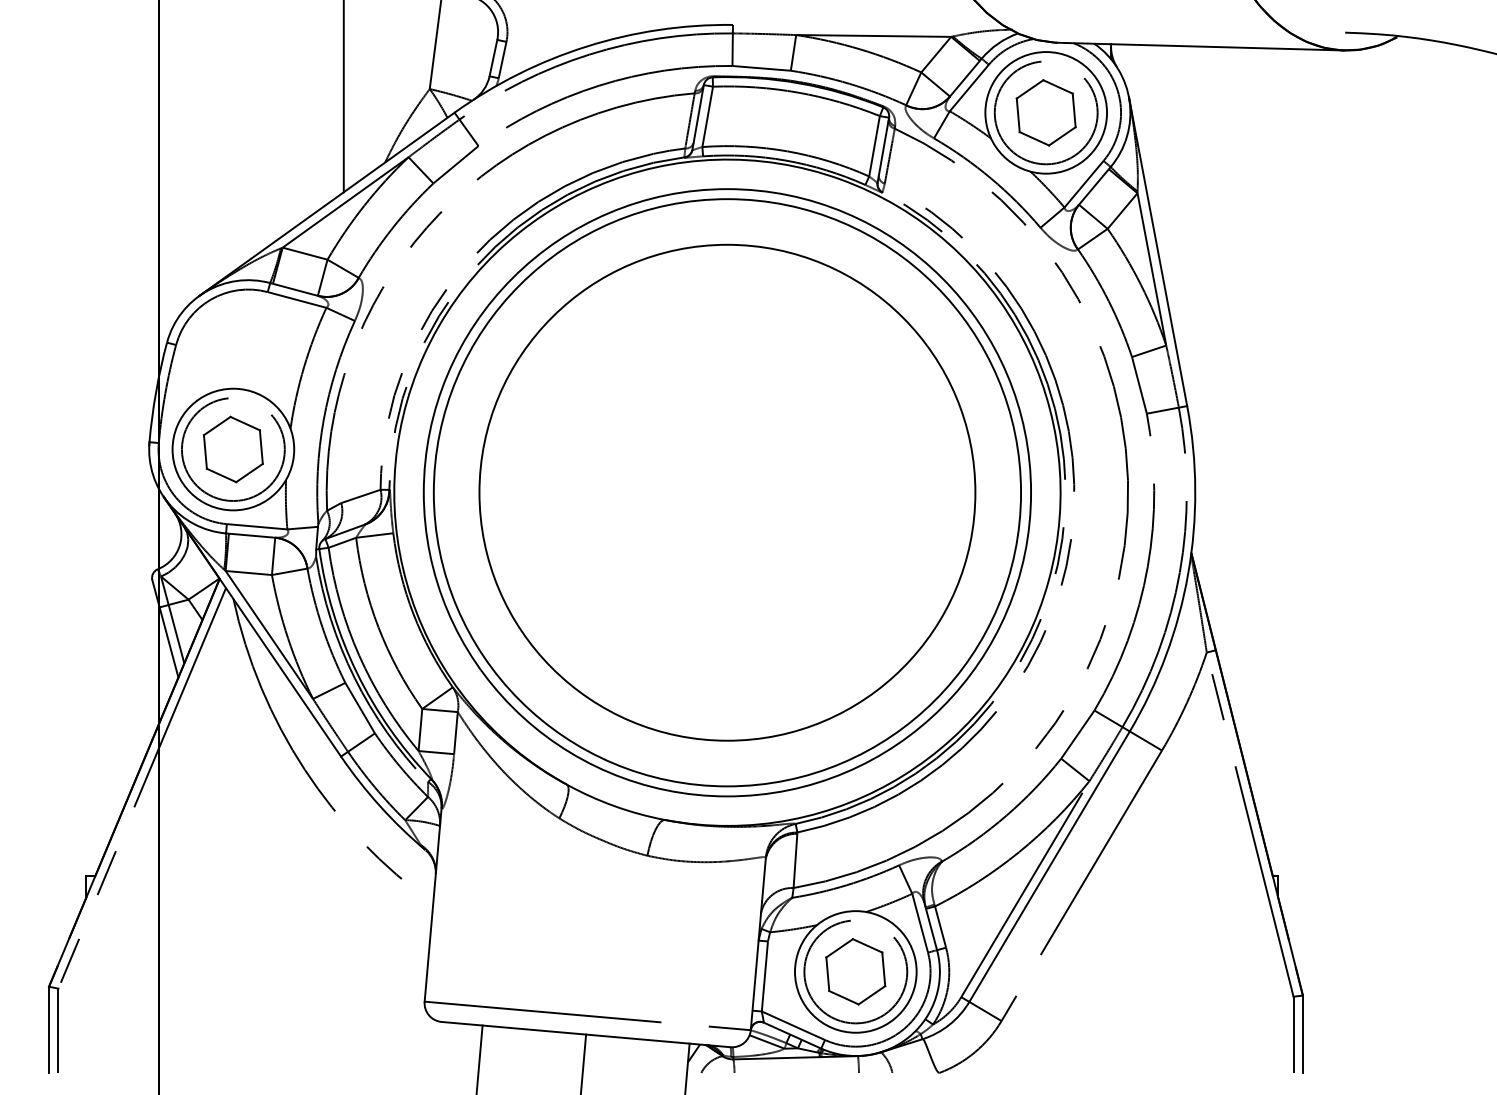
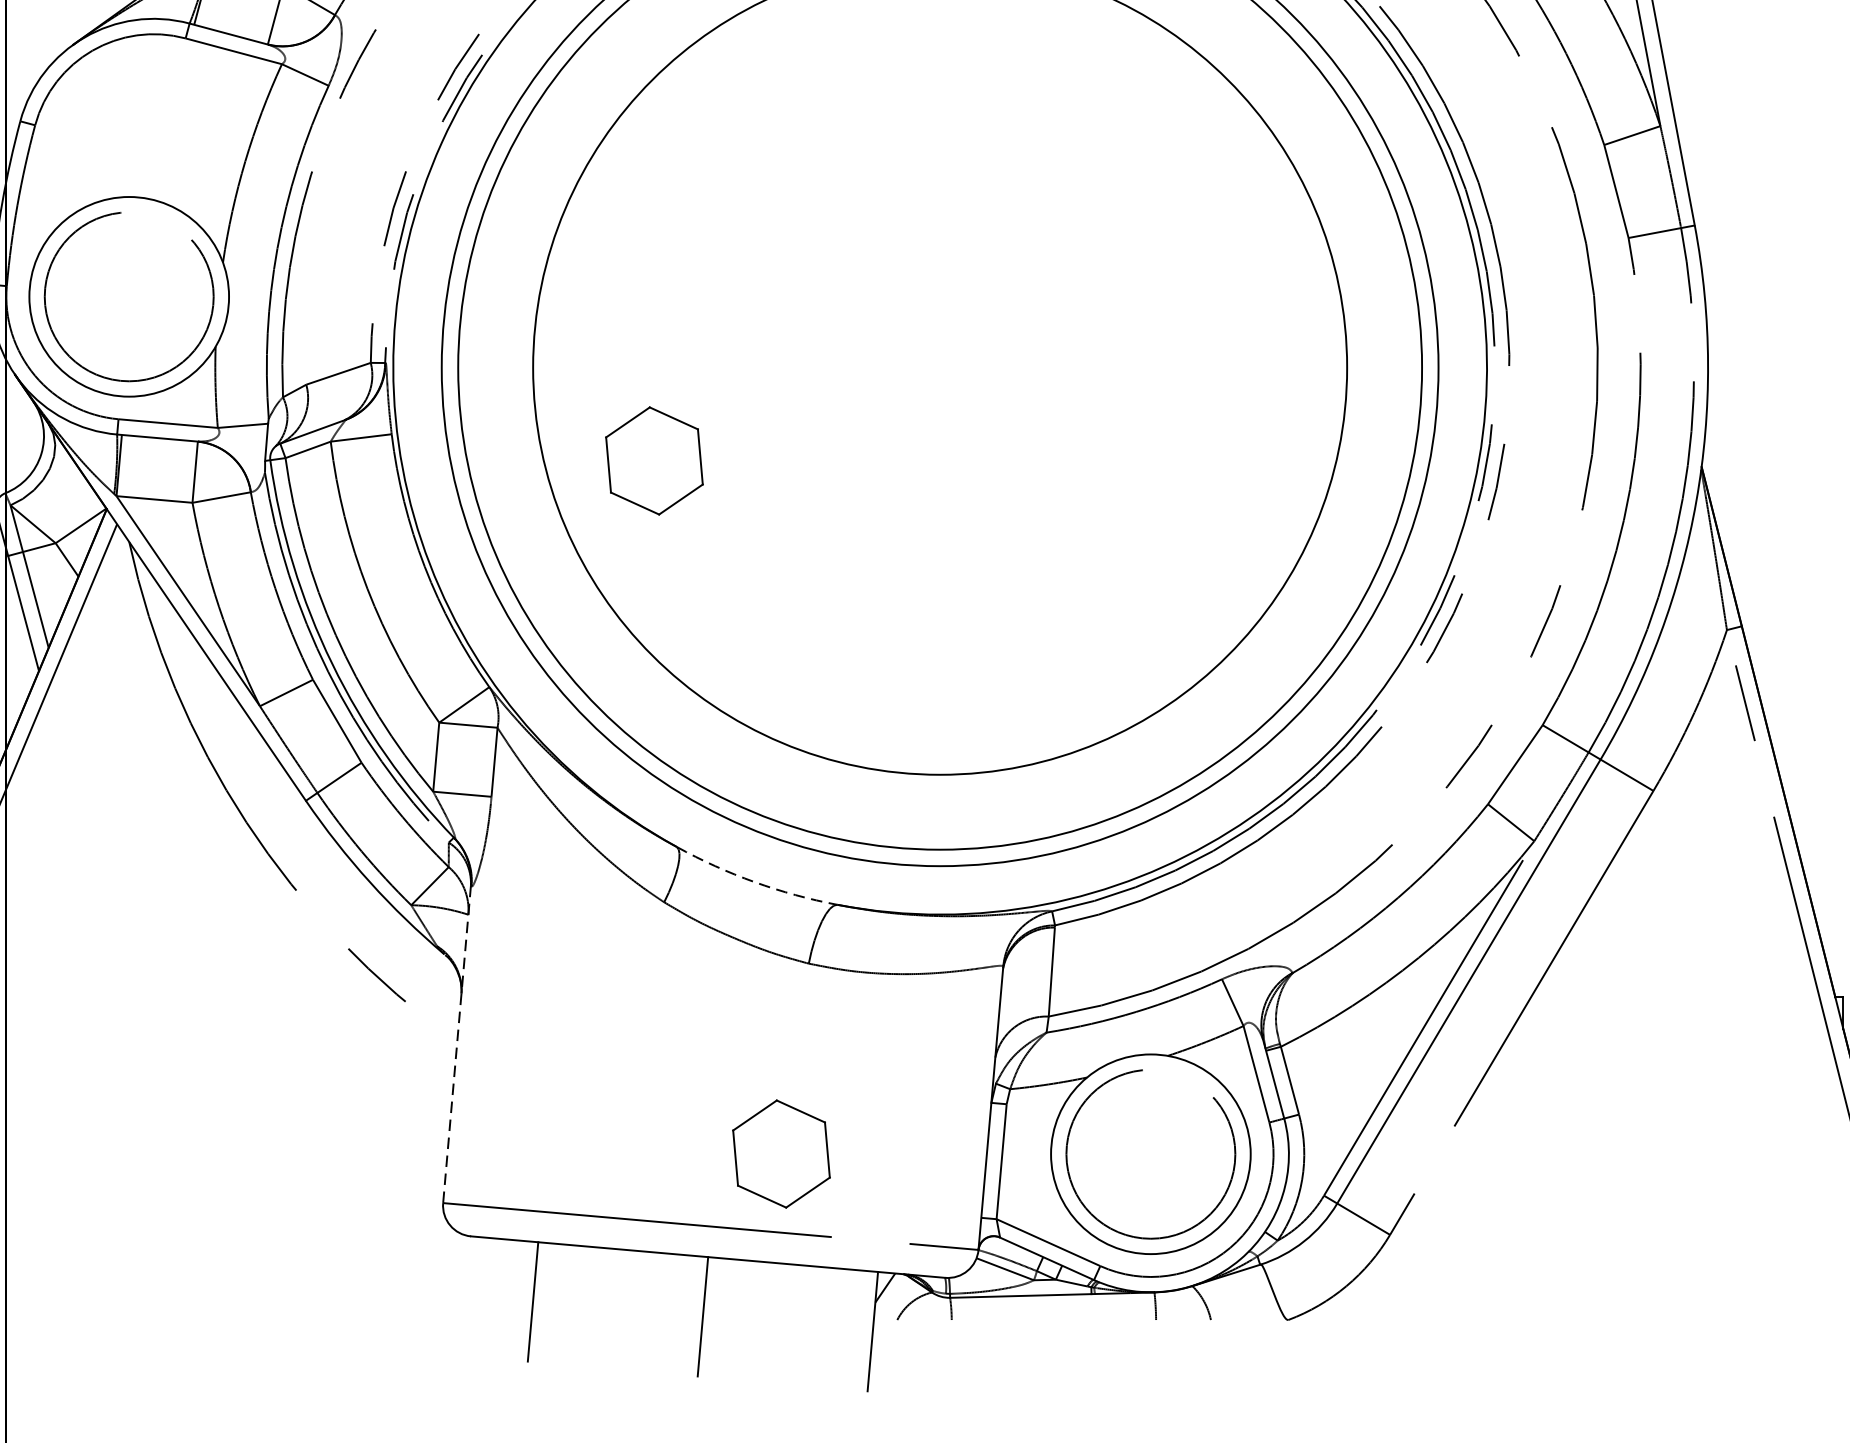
part: (233, 449) -> (654, 460), moved
arc: (614, 806) -> (754, 882), solid -> dashed
line: (433, 905) -> (457, 1045), solid -> dashed
part: (855, 971) -> (781, 1153), moved

